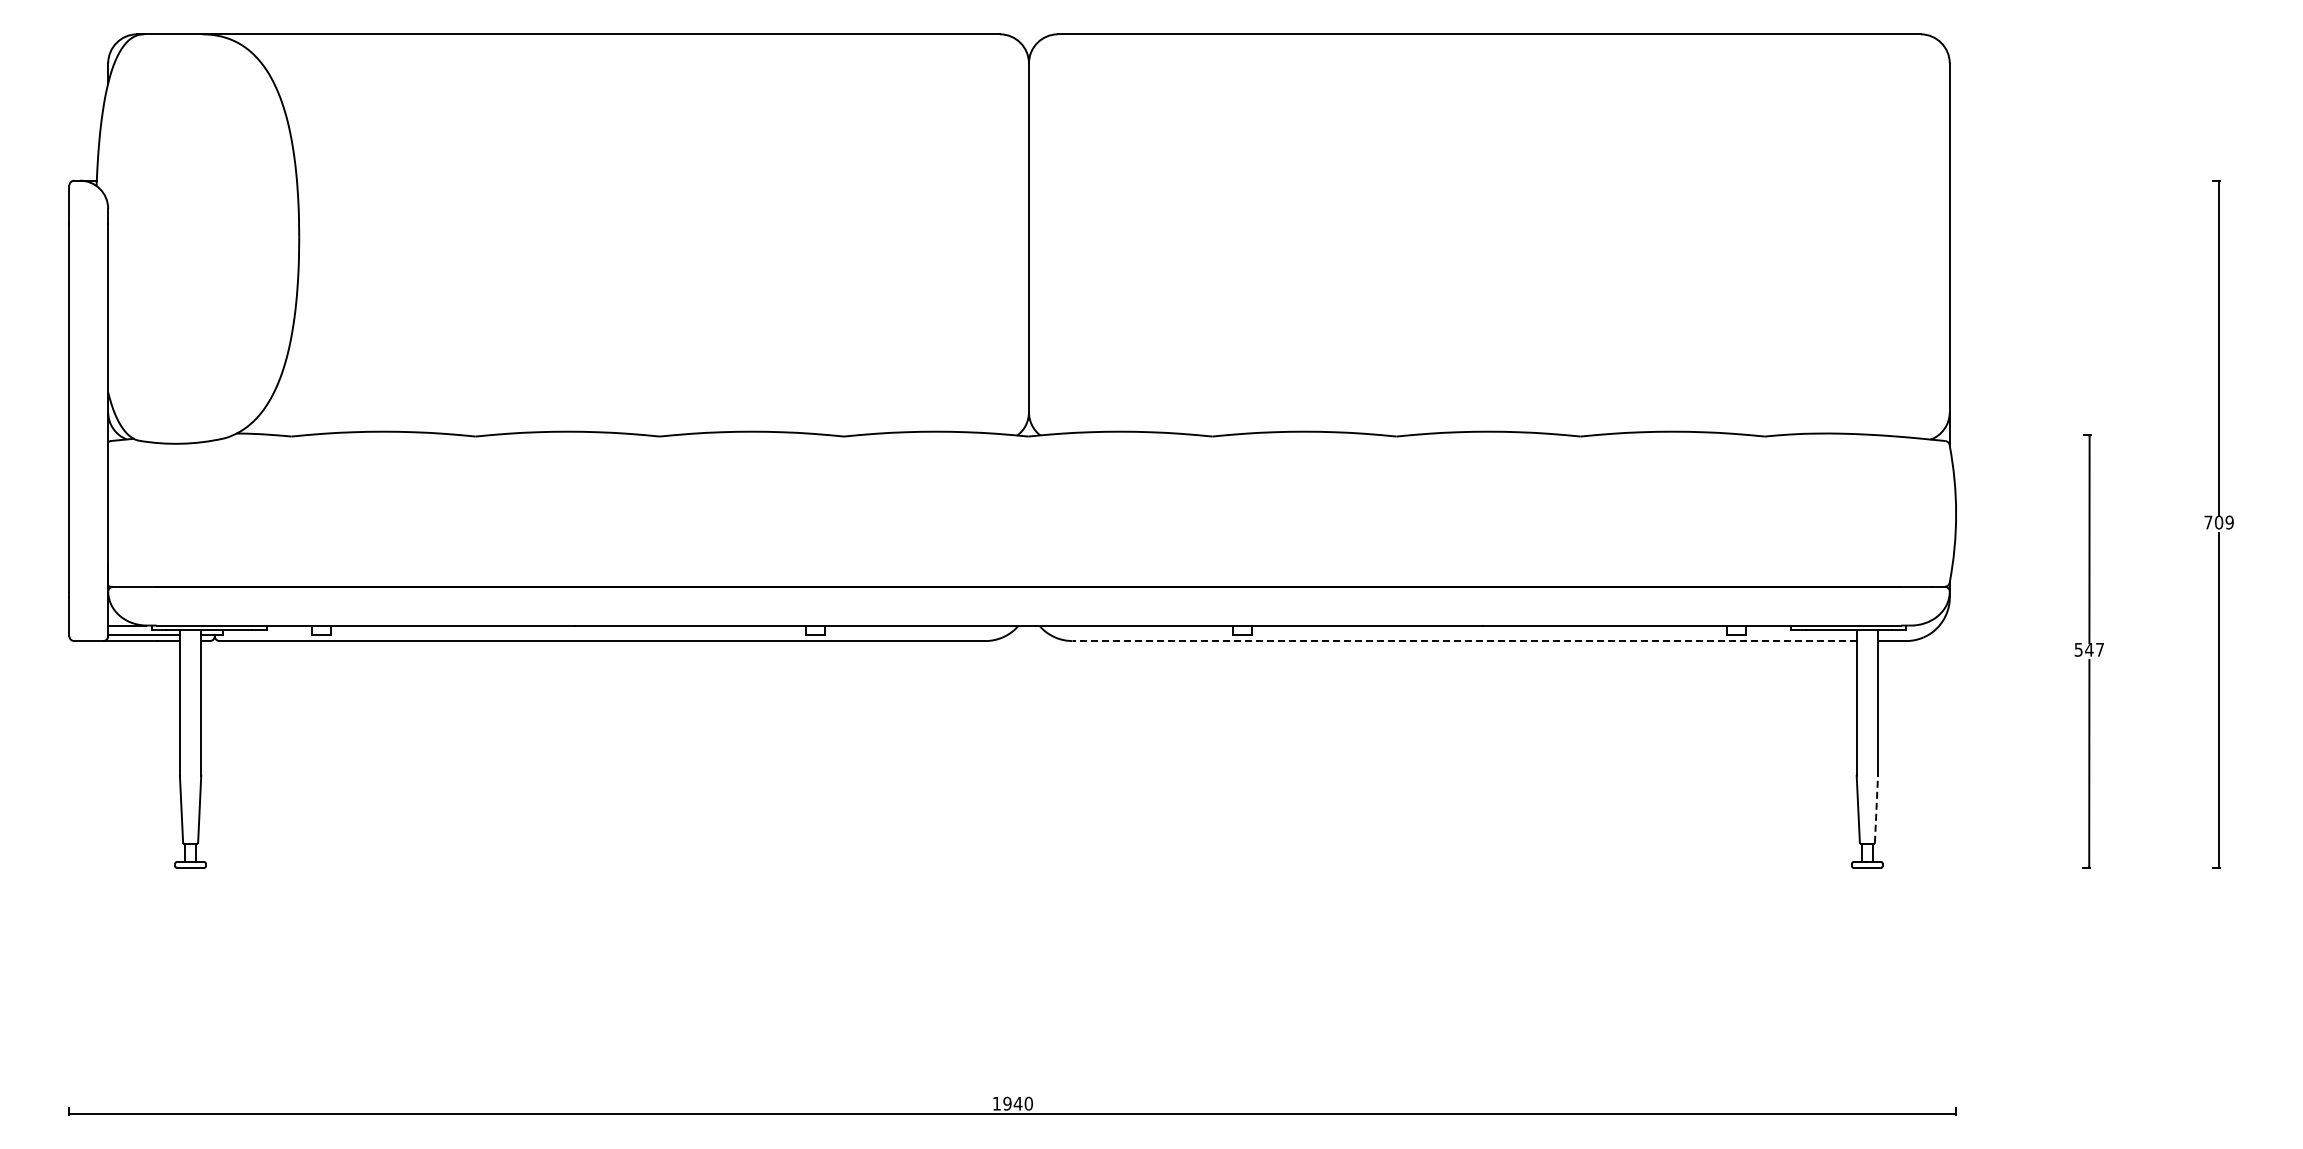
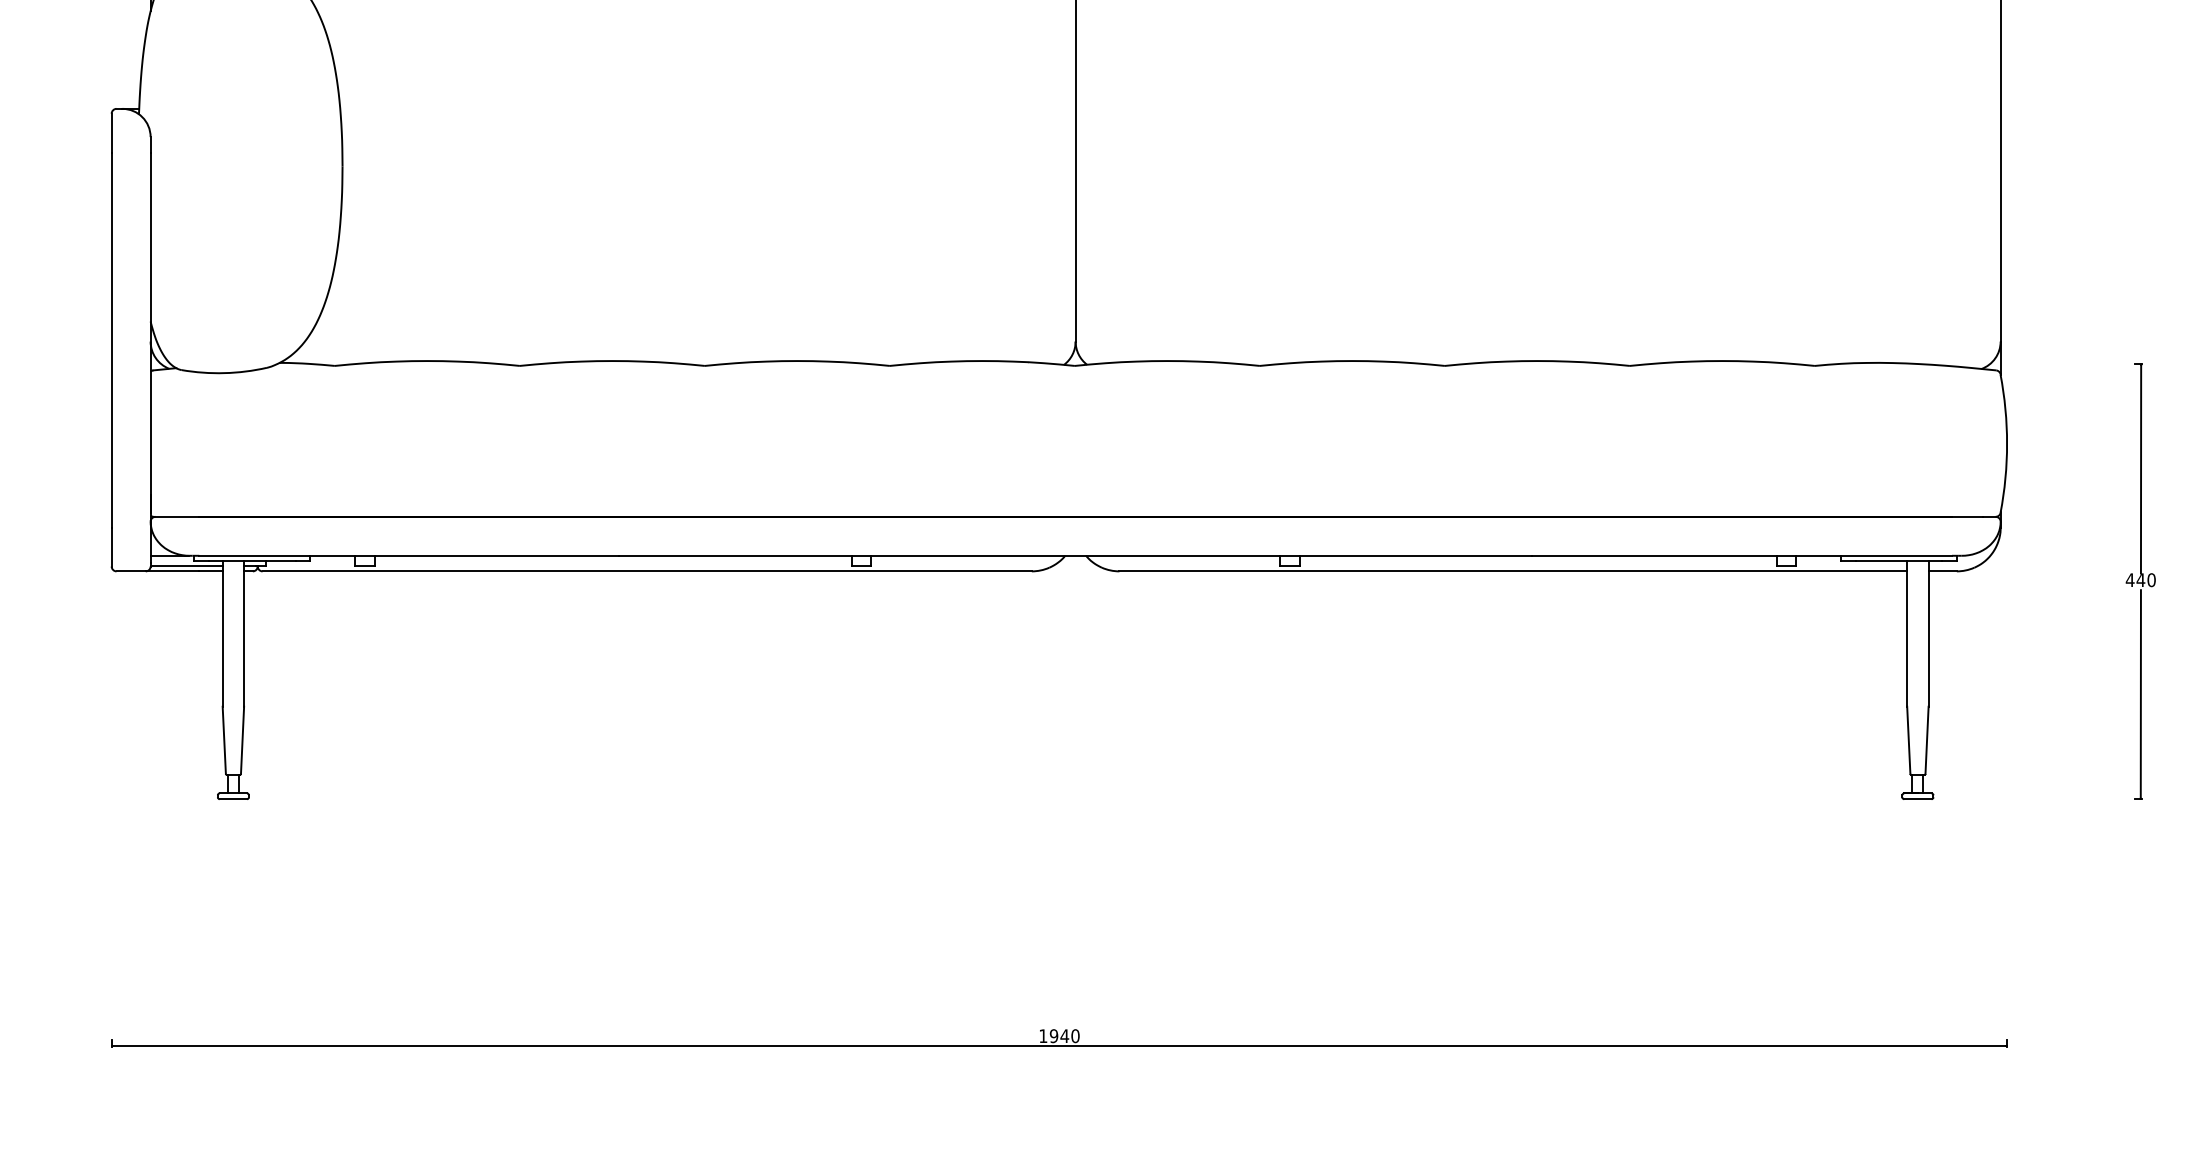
line: (1464, 641) -> (1513, 571), dashed -> solid
text: (2089, 649) -> (2141, 579), 547 -> 440
line: (1876, 809) -> (1927, 740), dashed -> solid

